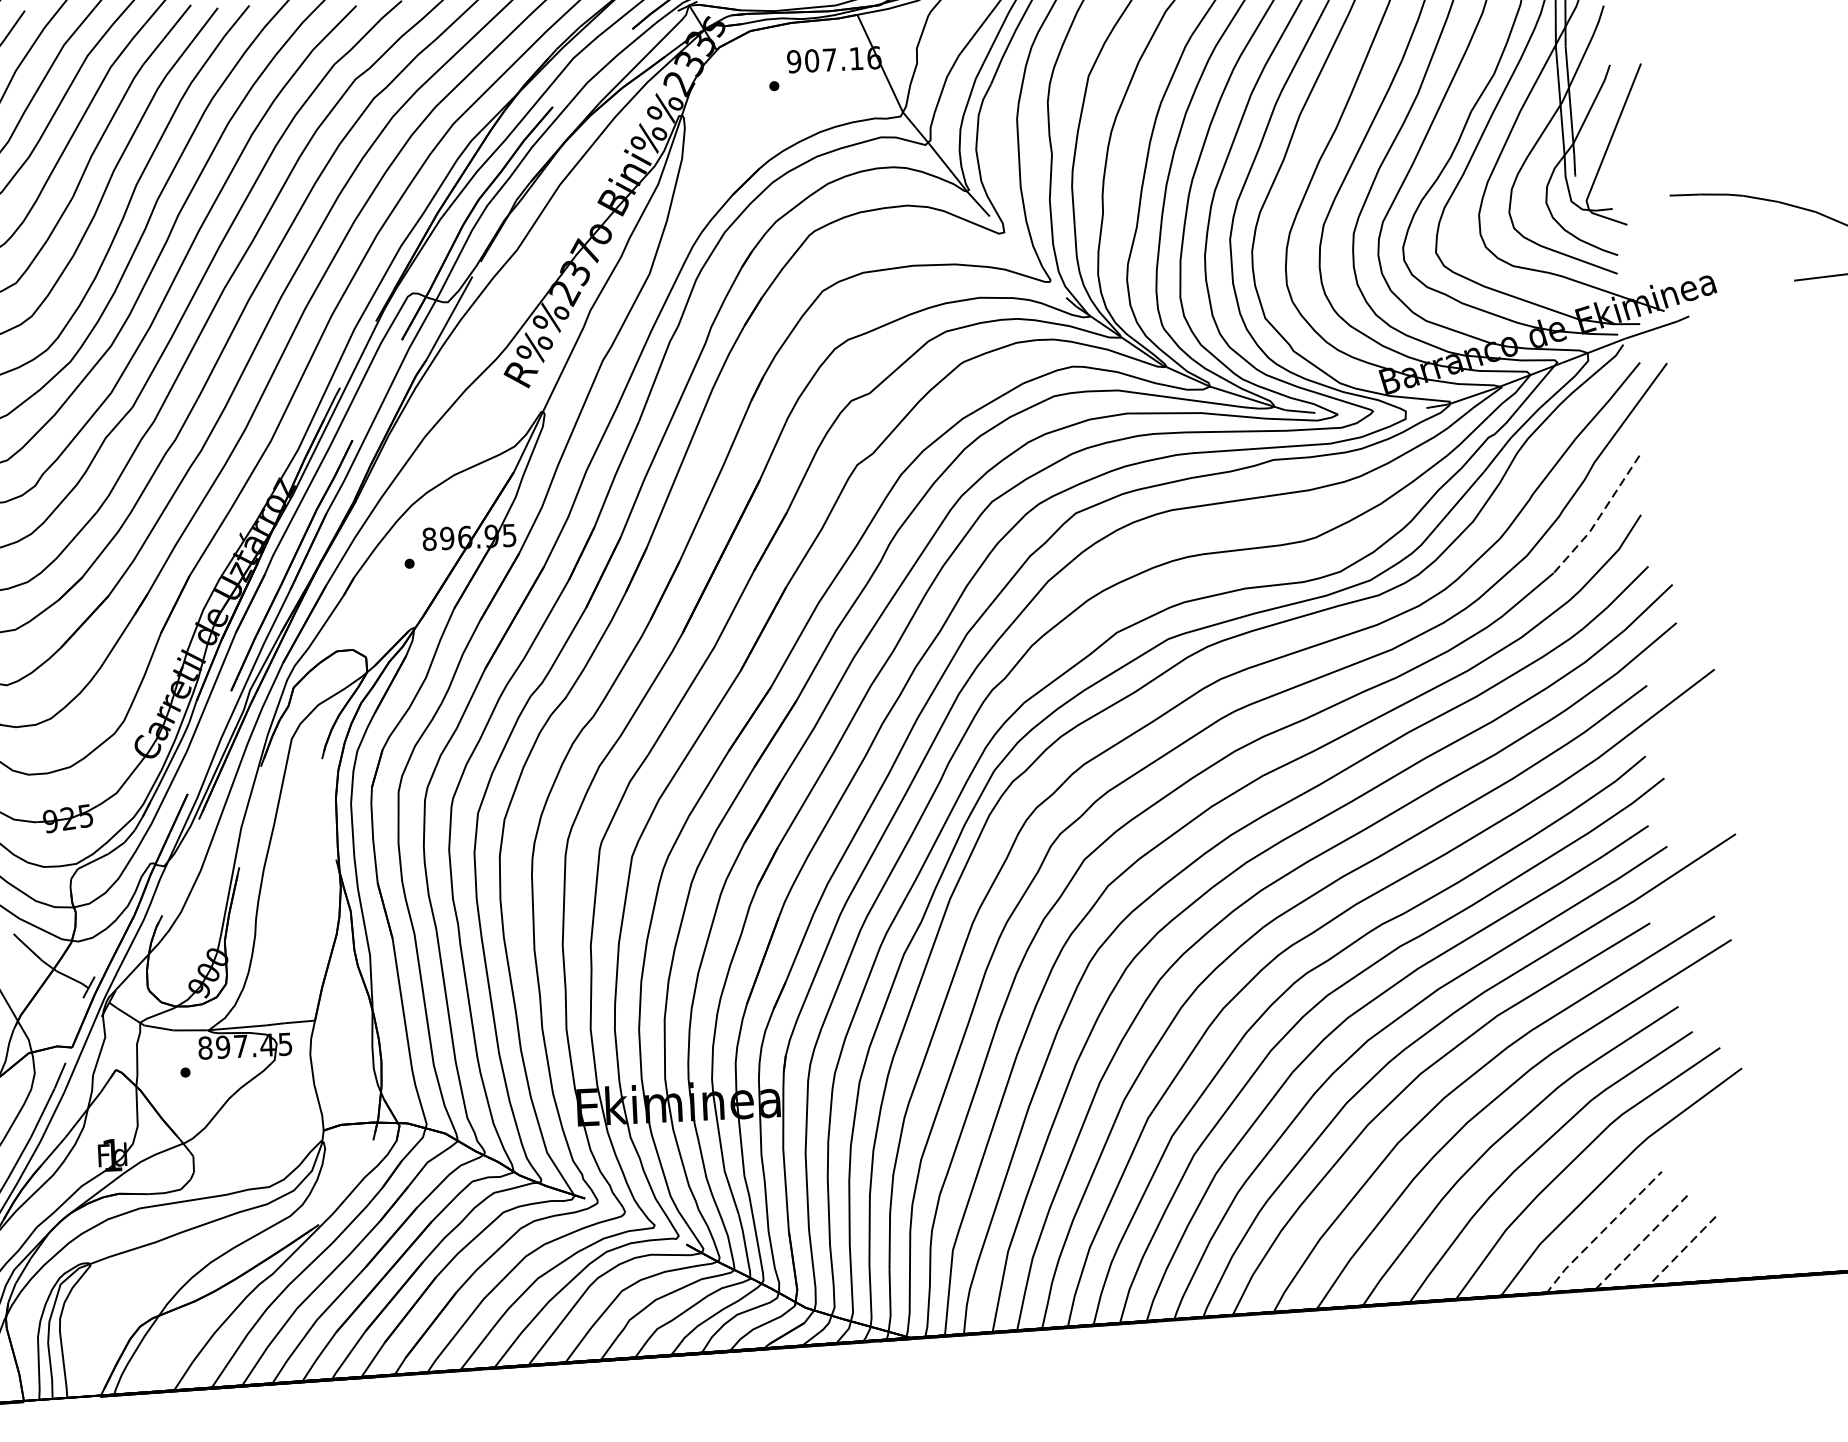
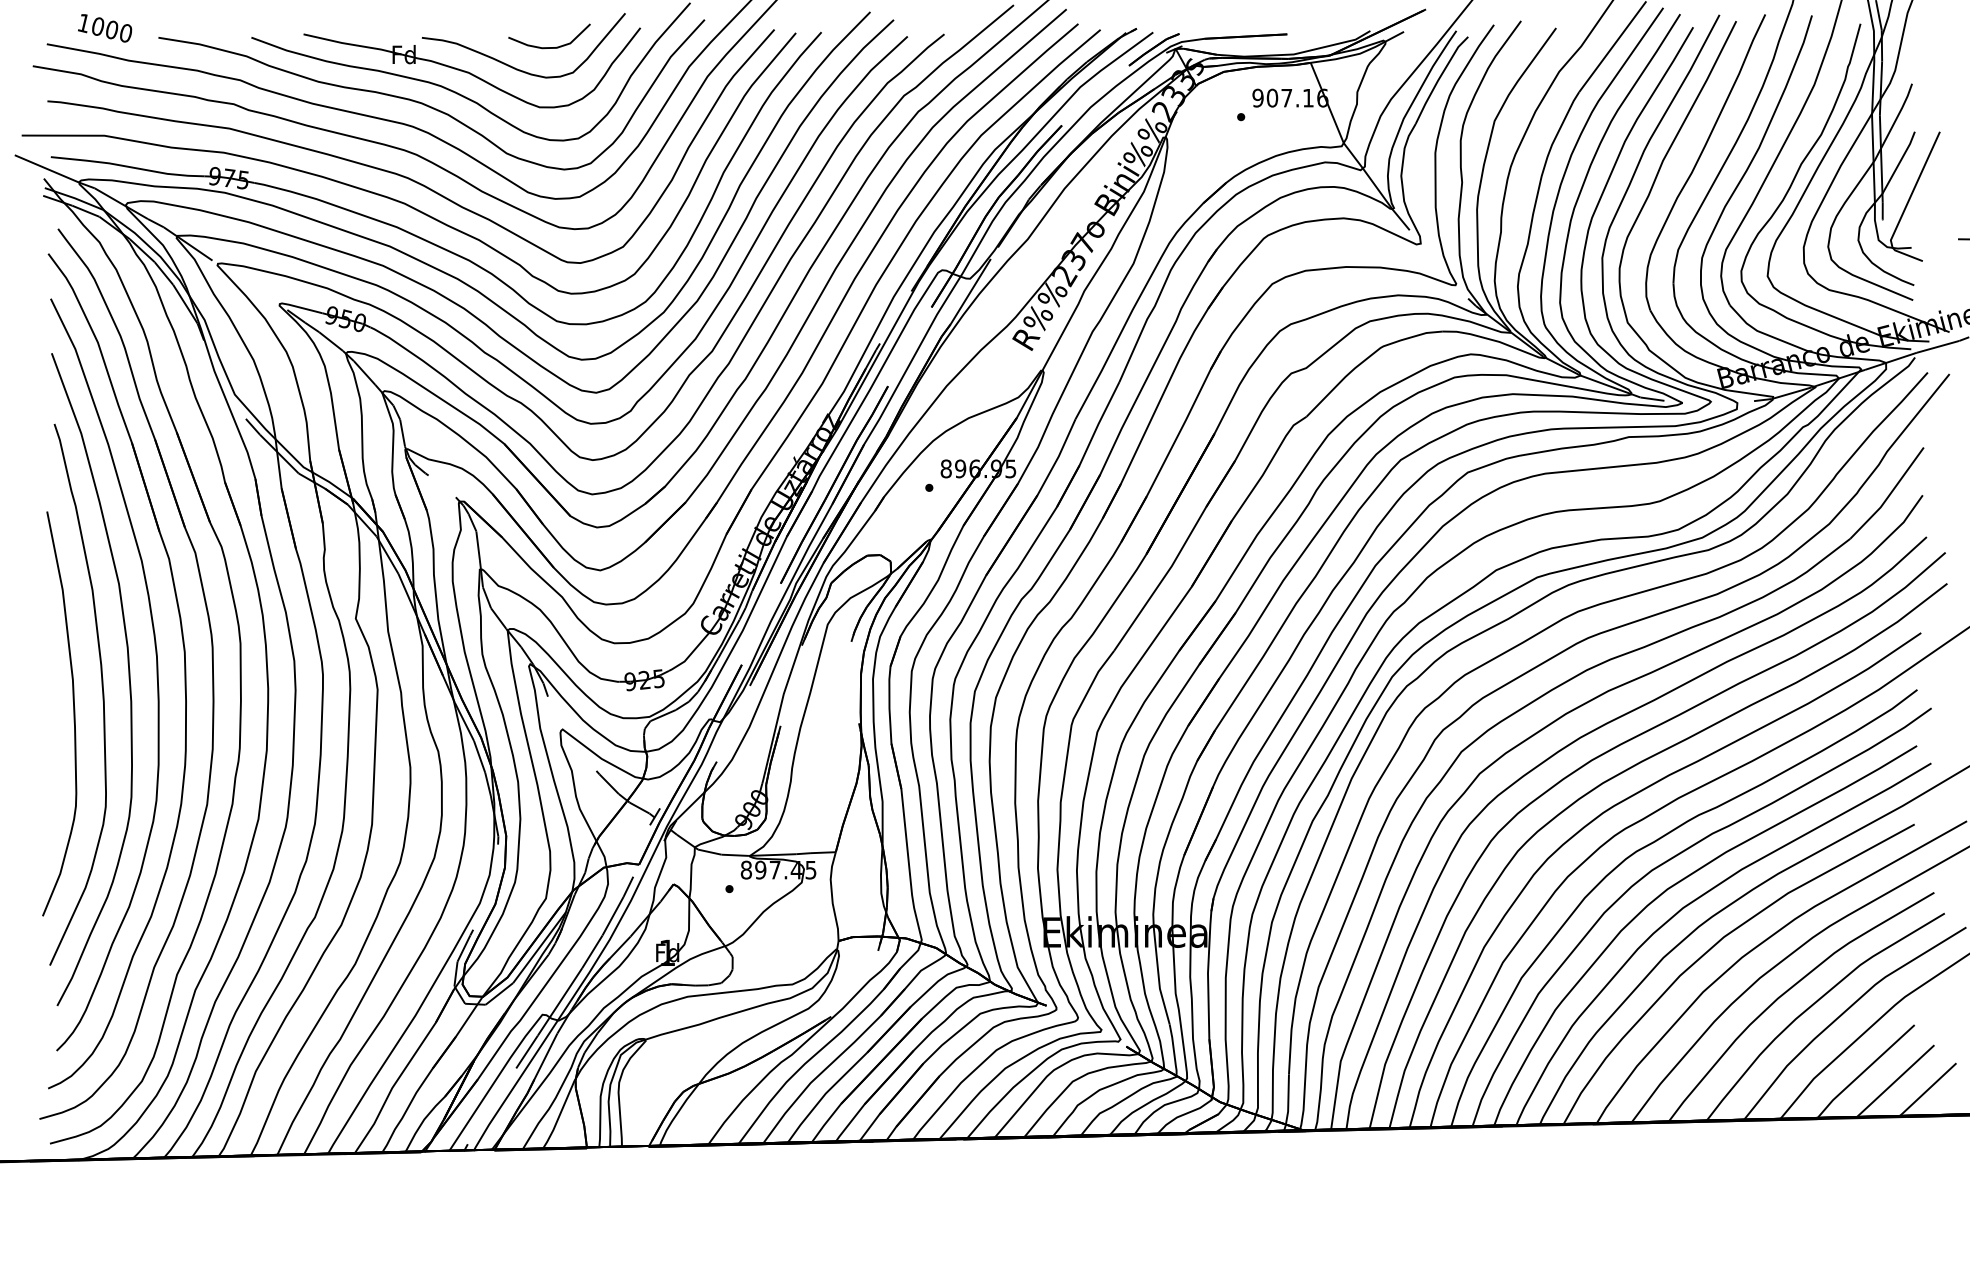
line: (1598, 518) -> (1888, 496), dashed -> solid
line: (1601, 1232) -> (1863, 1071), dashed -> solid
line: (1641, 1242) -> (1895, 1081), dashed -> solid
line: (1681, 1252) -> (1927, 1090), dashed -> solid

